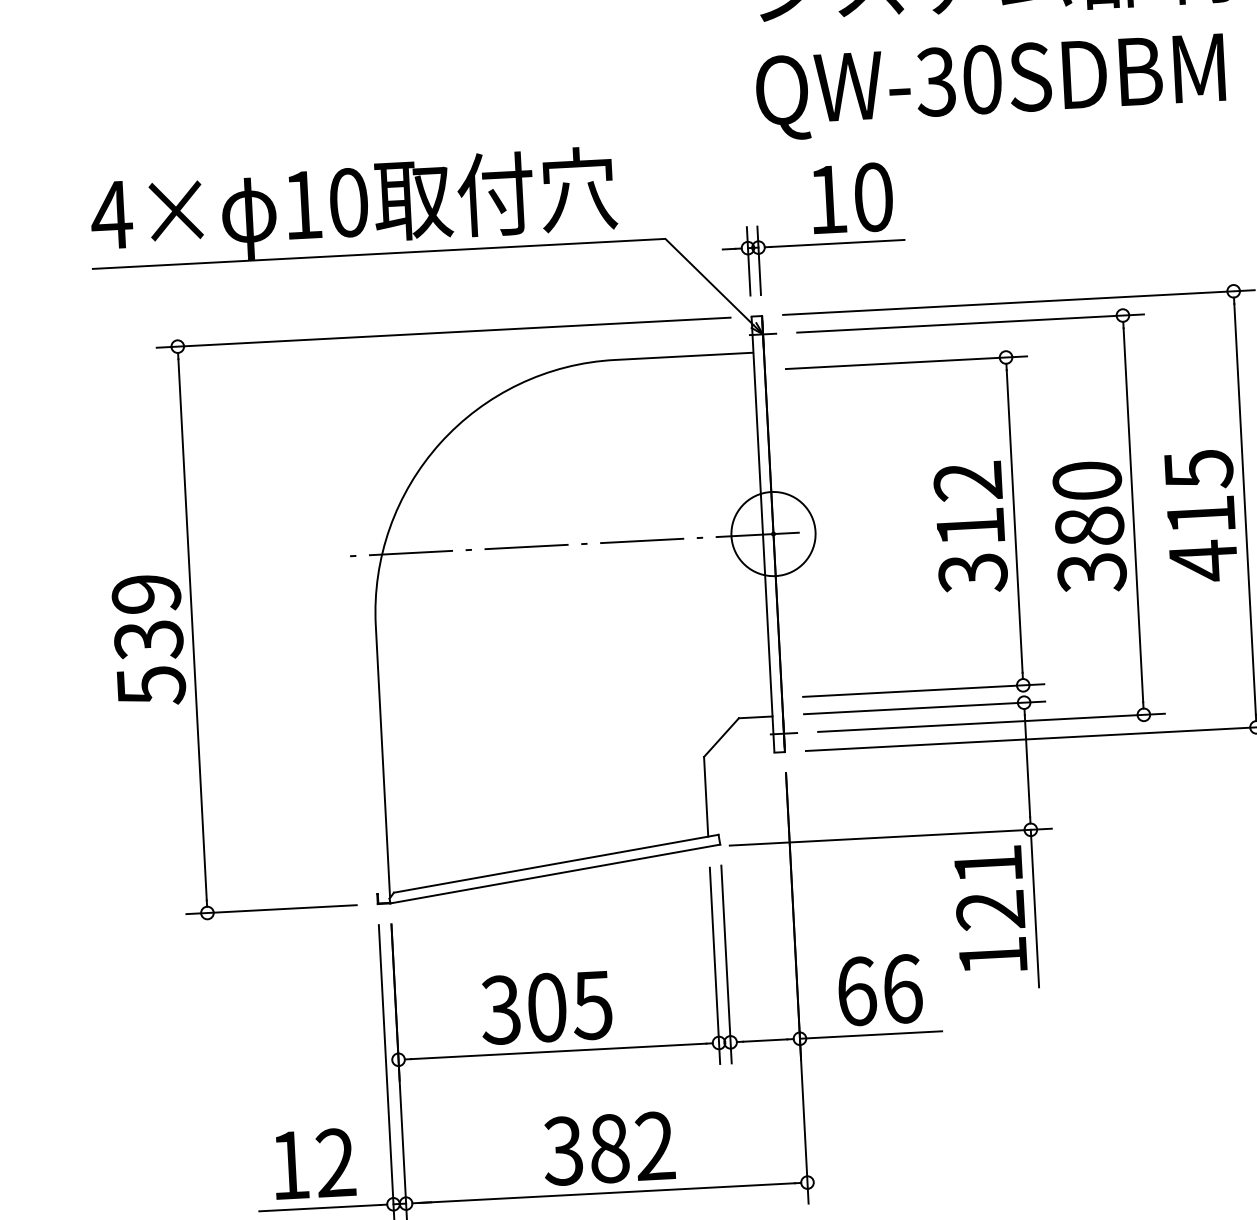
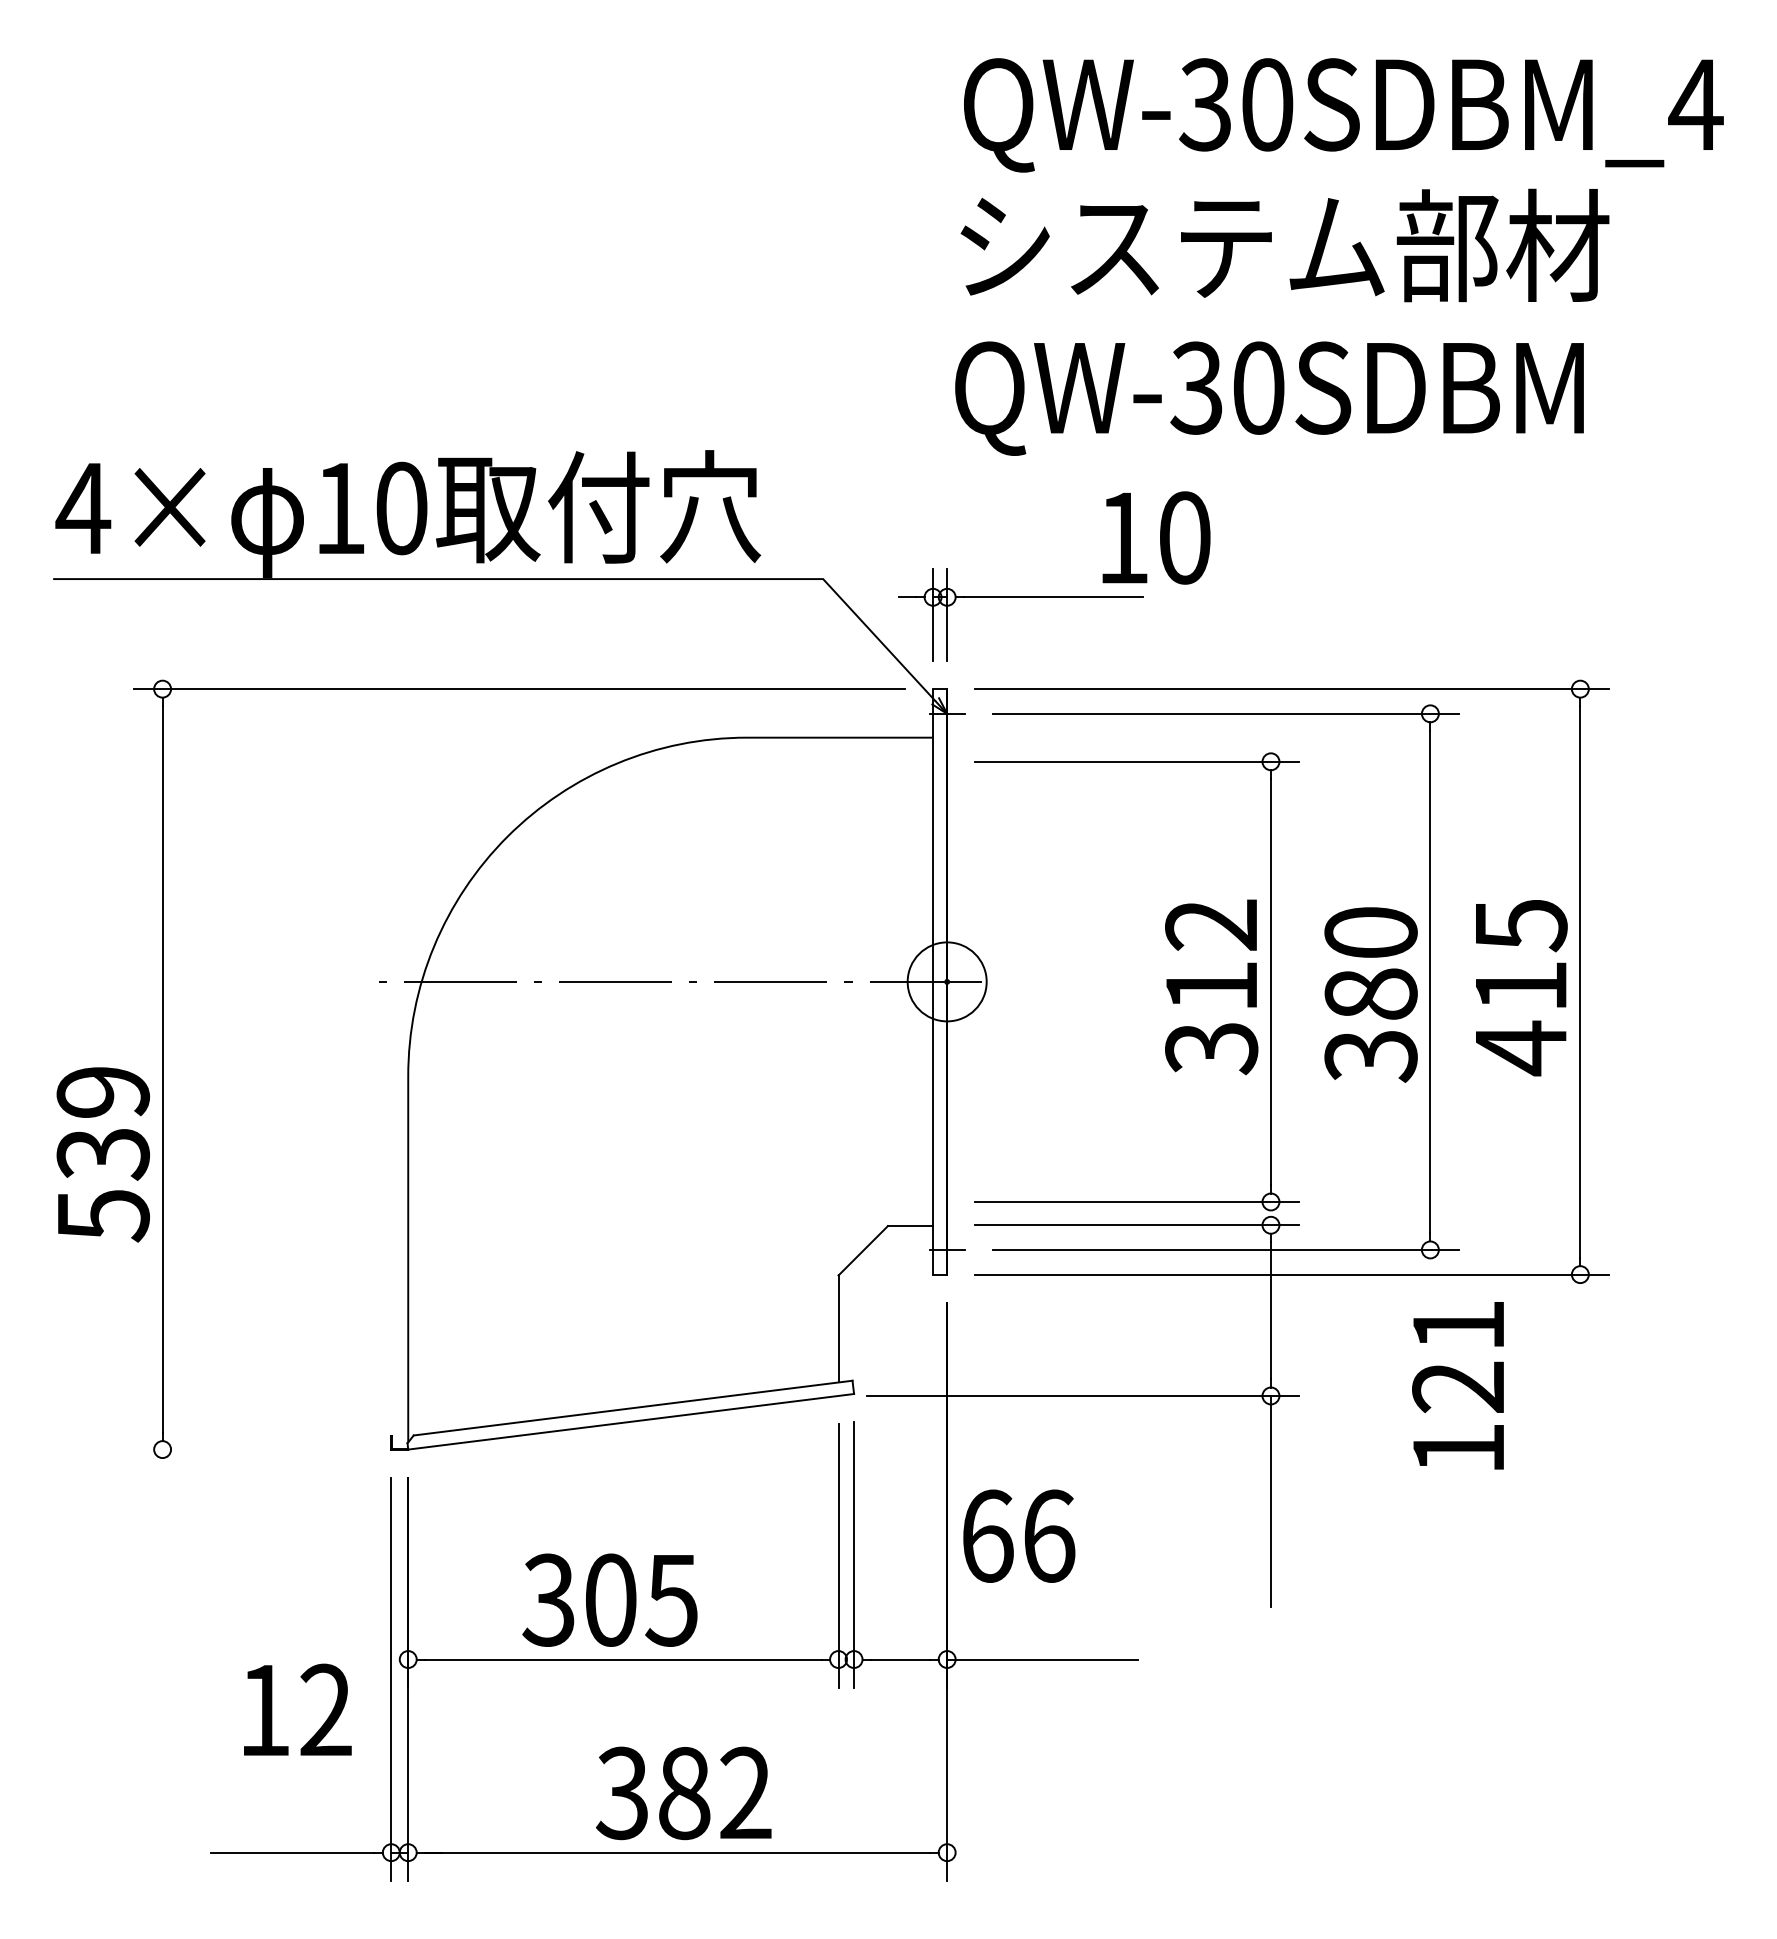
text: (852, 198) -> (1156, 537), moved
circle: (772, 533) -> (946, 981), size x0.7
text: (148, 640) -> (102, 1154), moved
line: (271, 909) -> (248, 1449), removed
text: (989, 909) -> (1457, 1385), moved
text: (880, 989) -> (1019, 1535), moved
text: (314, 1163) -> (297, 1709), moved

